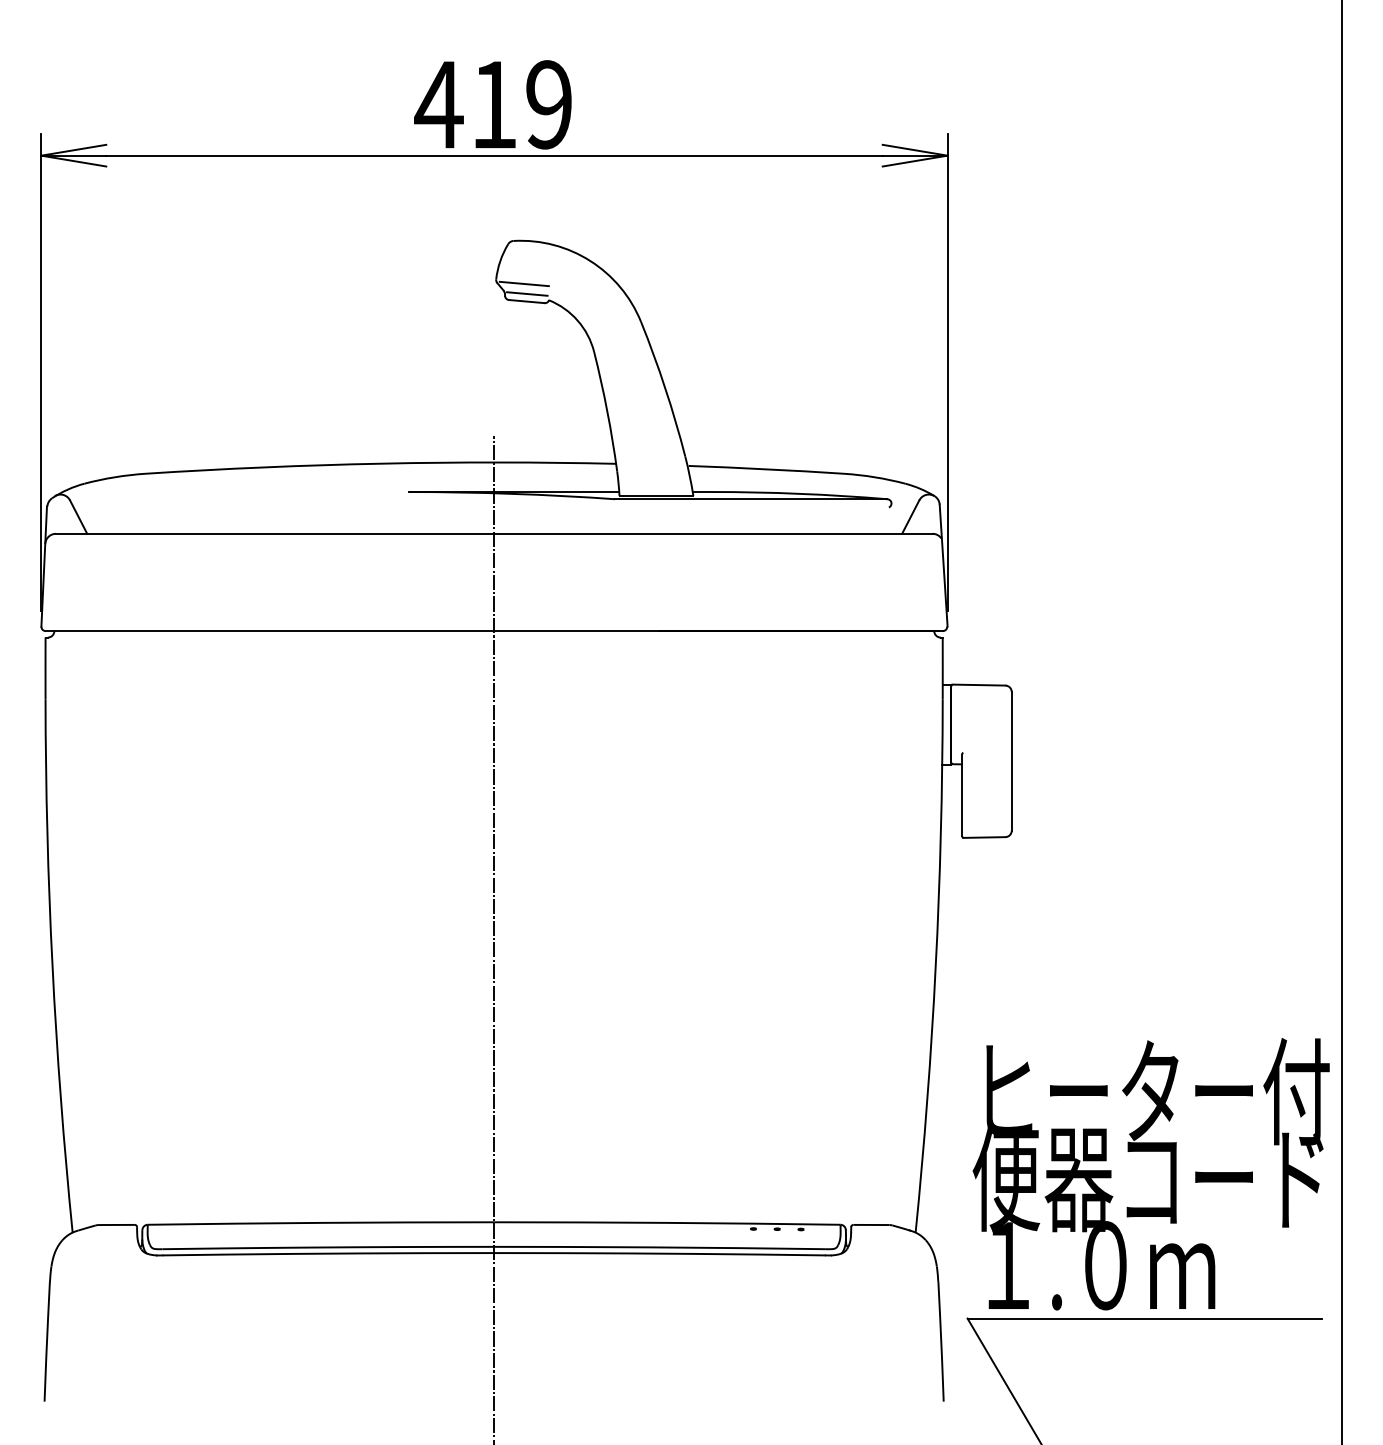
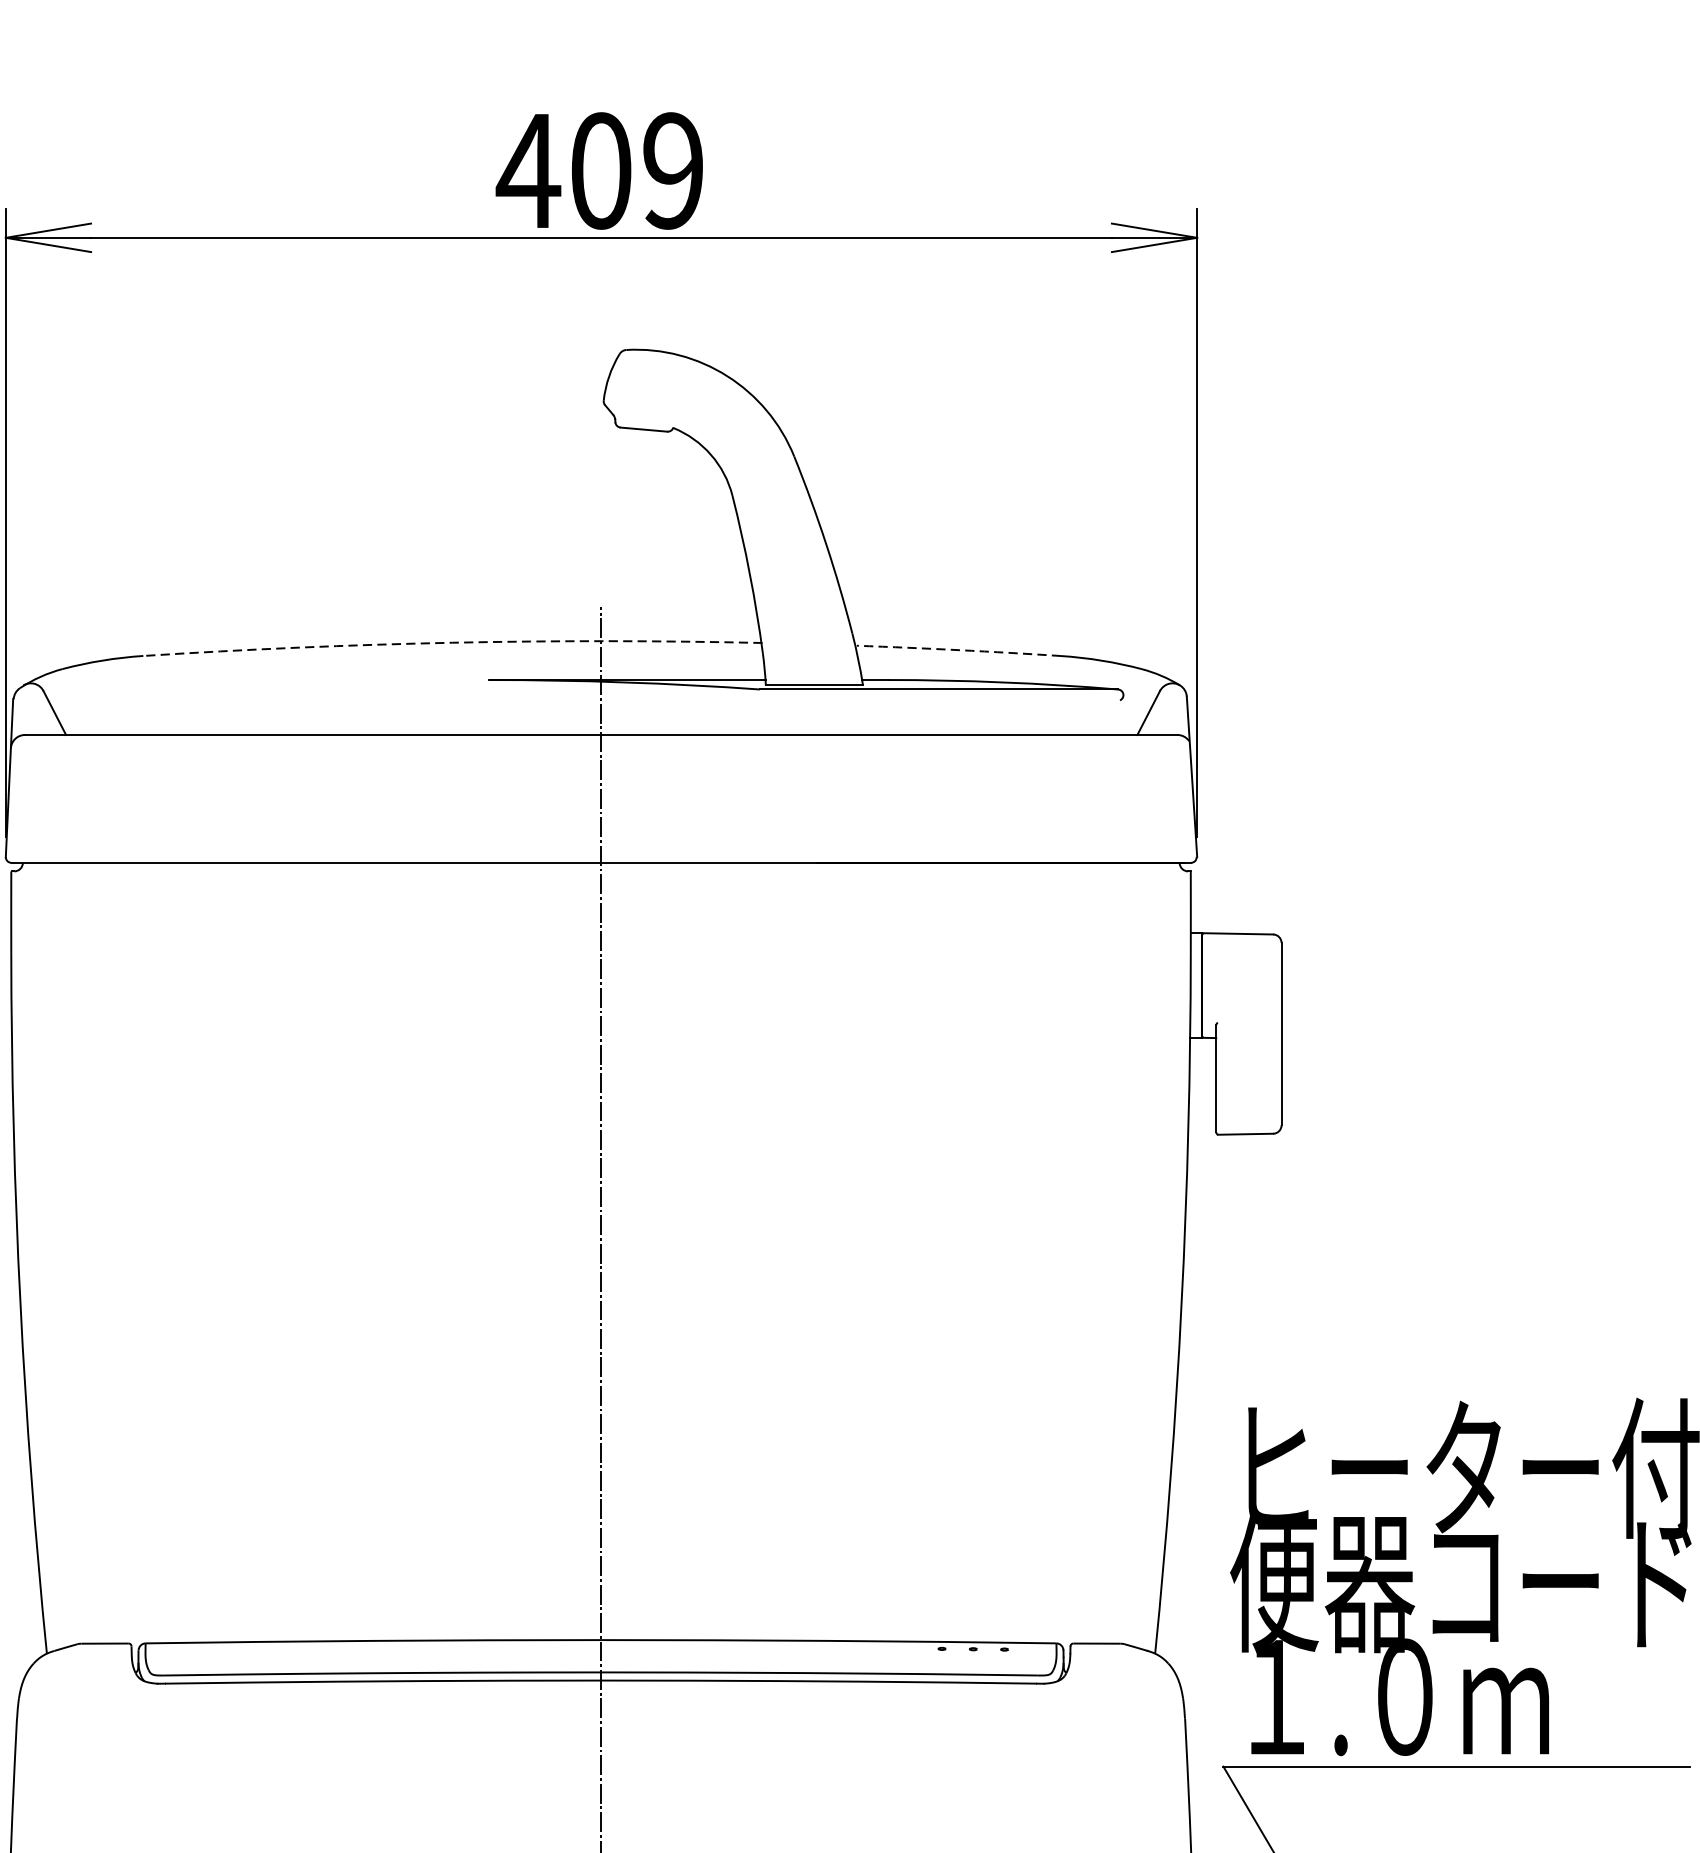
text: (494, 104) -> (601, 170), 419 -> 409
line: (523, 283) -> (639, 405), removed
line: (527, 293) -> (644, 419), removed
arc: (381, 463) -> (452, 642), solid -> dashed
arc: (766, 469) -> (959, 650), solid -> dashed

